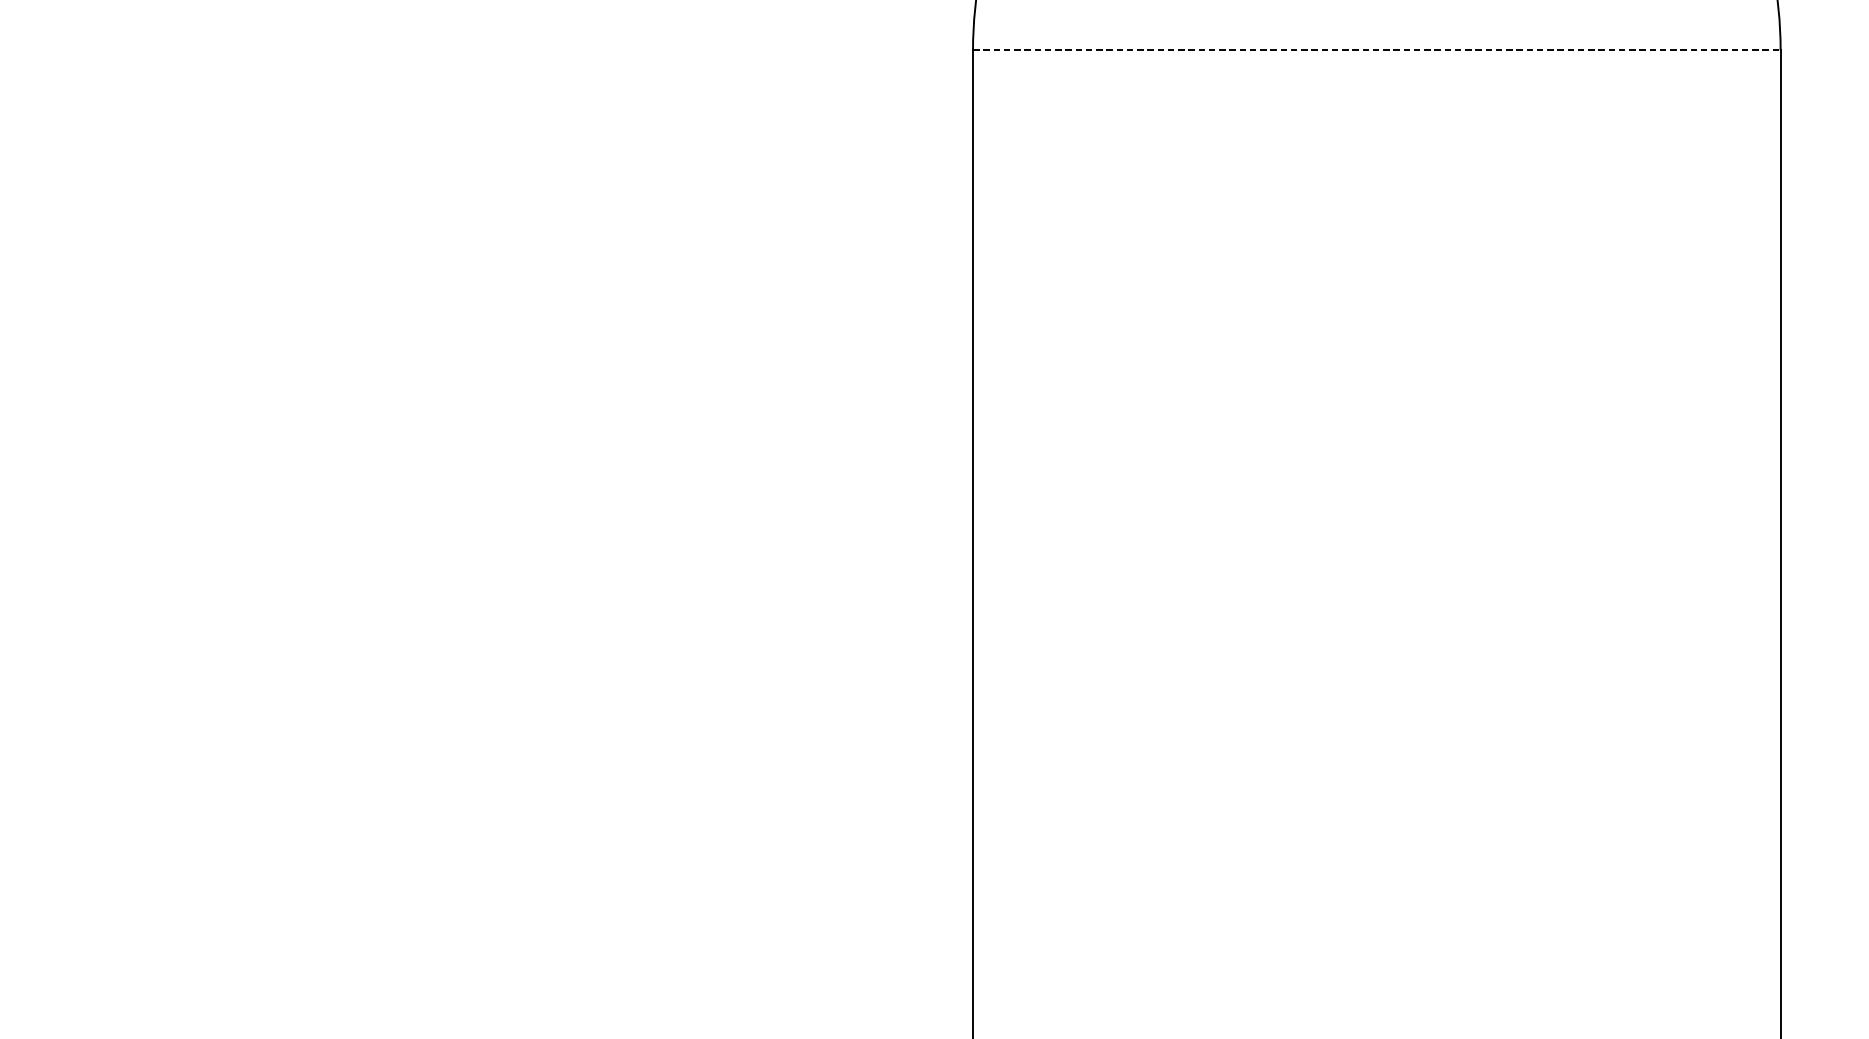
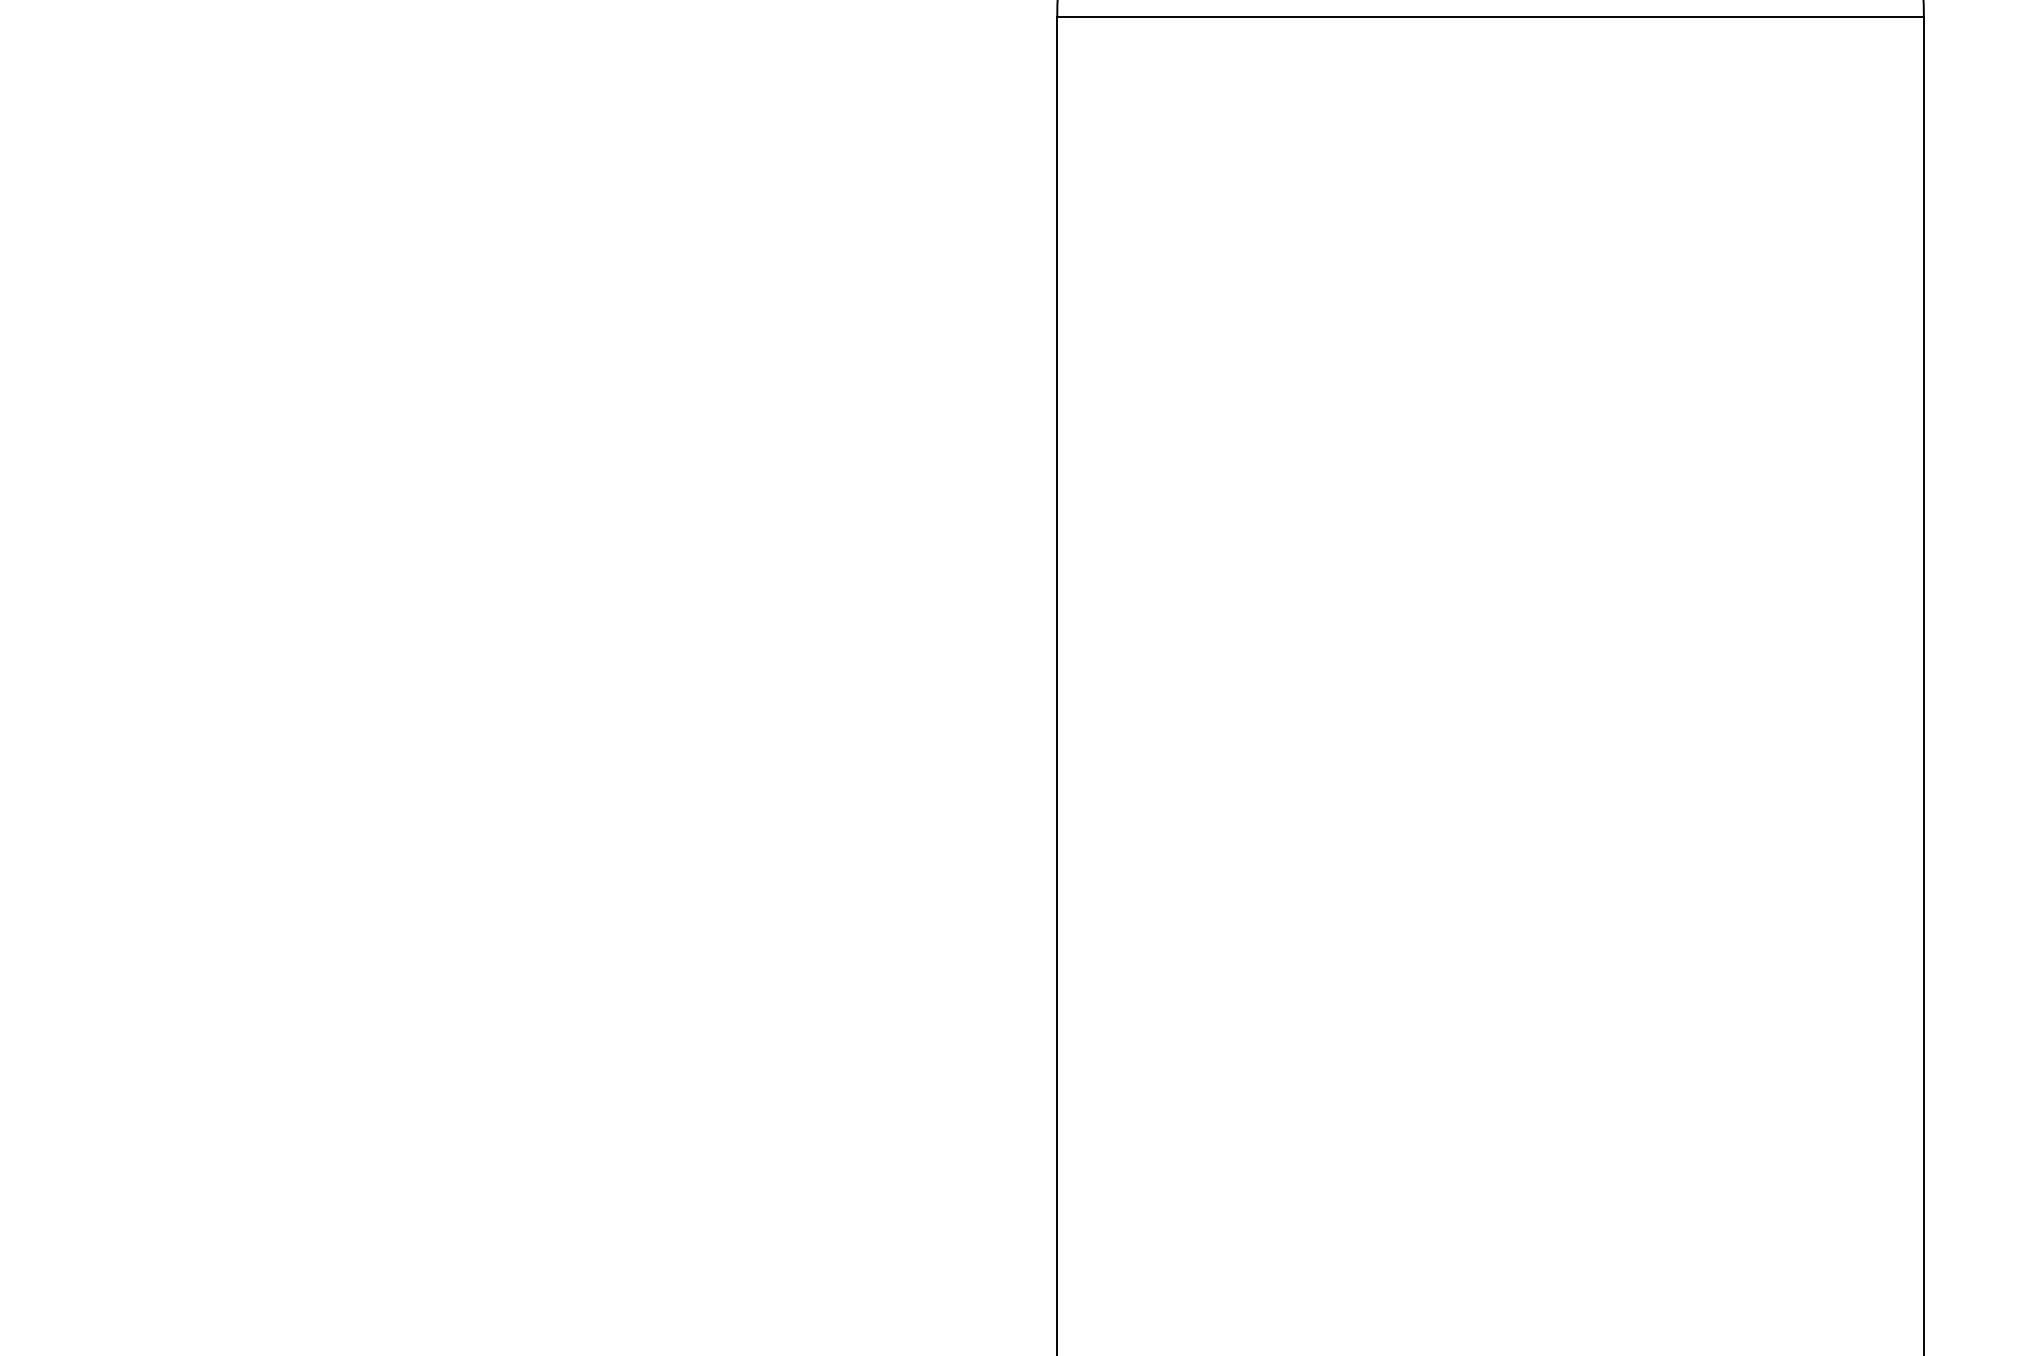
line: (1377, 49) -> (1491, 16), dashed -> solid

